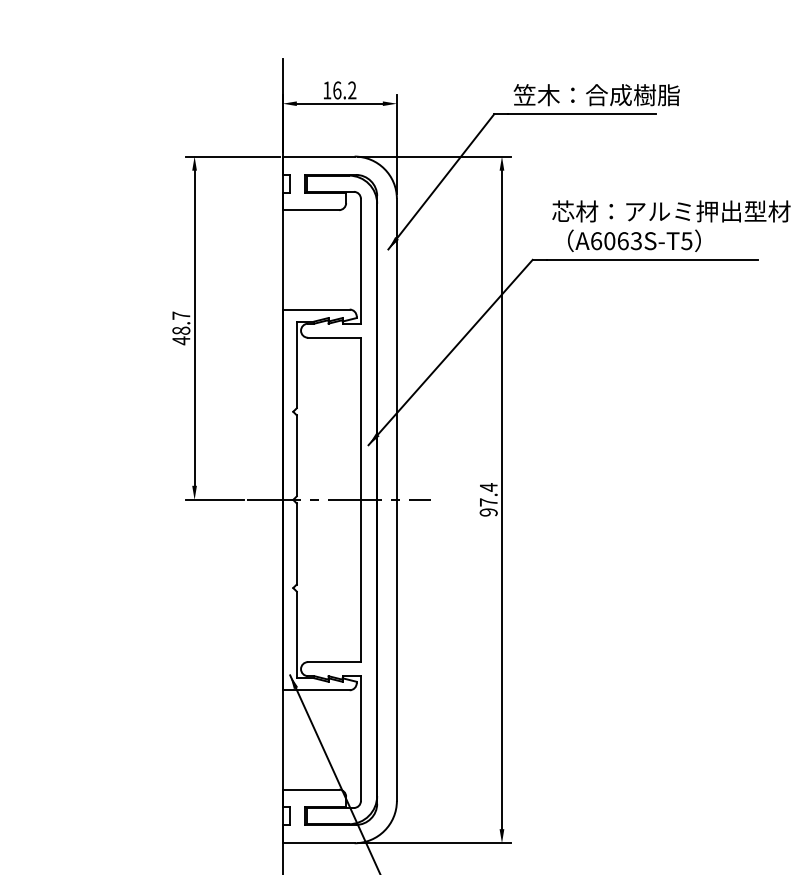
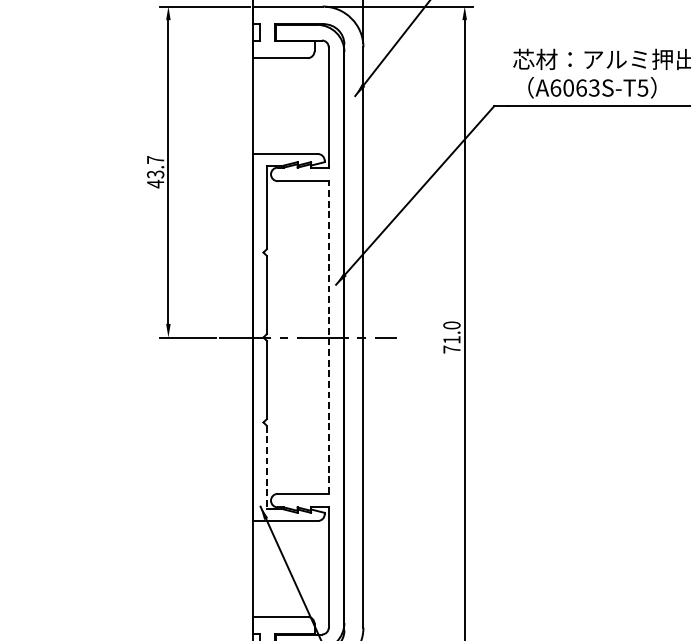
text: (181, 330) -> (155, 174), 48.7 -> 43.7
line: (360, 499) -> (328, 337), solid -> dashed
text: (488, 499) -> (451, 337), 97.4 -> 71.0
line: (296, 635) -> (266, 468), solid -> dashed

